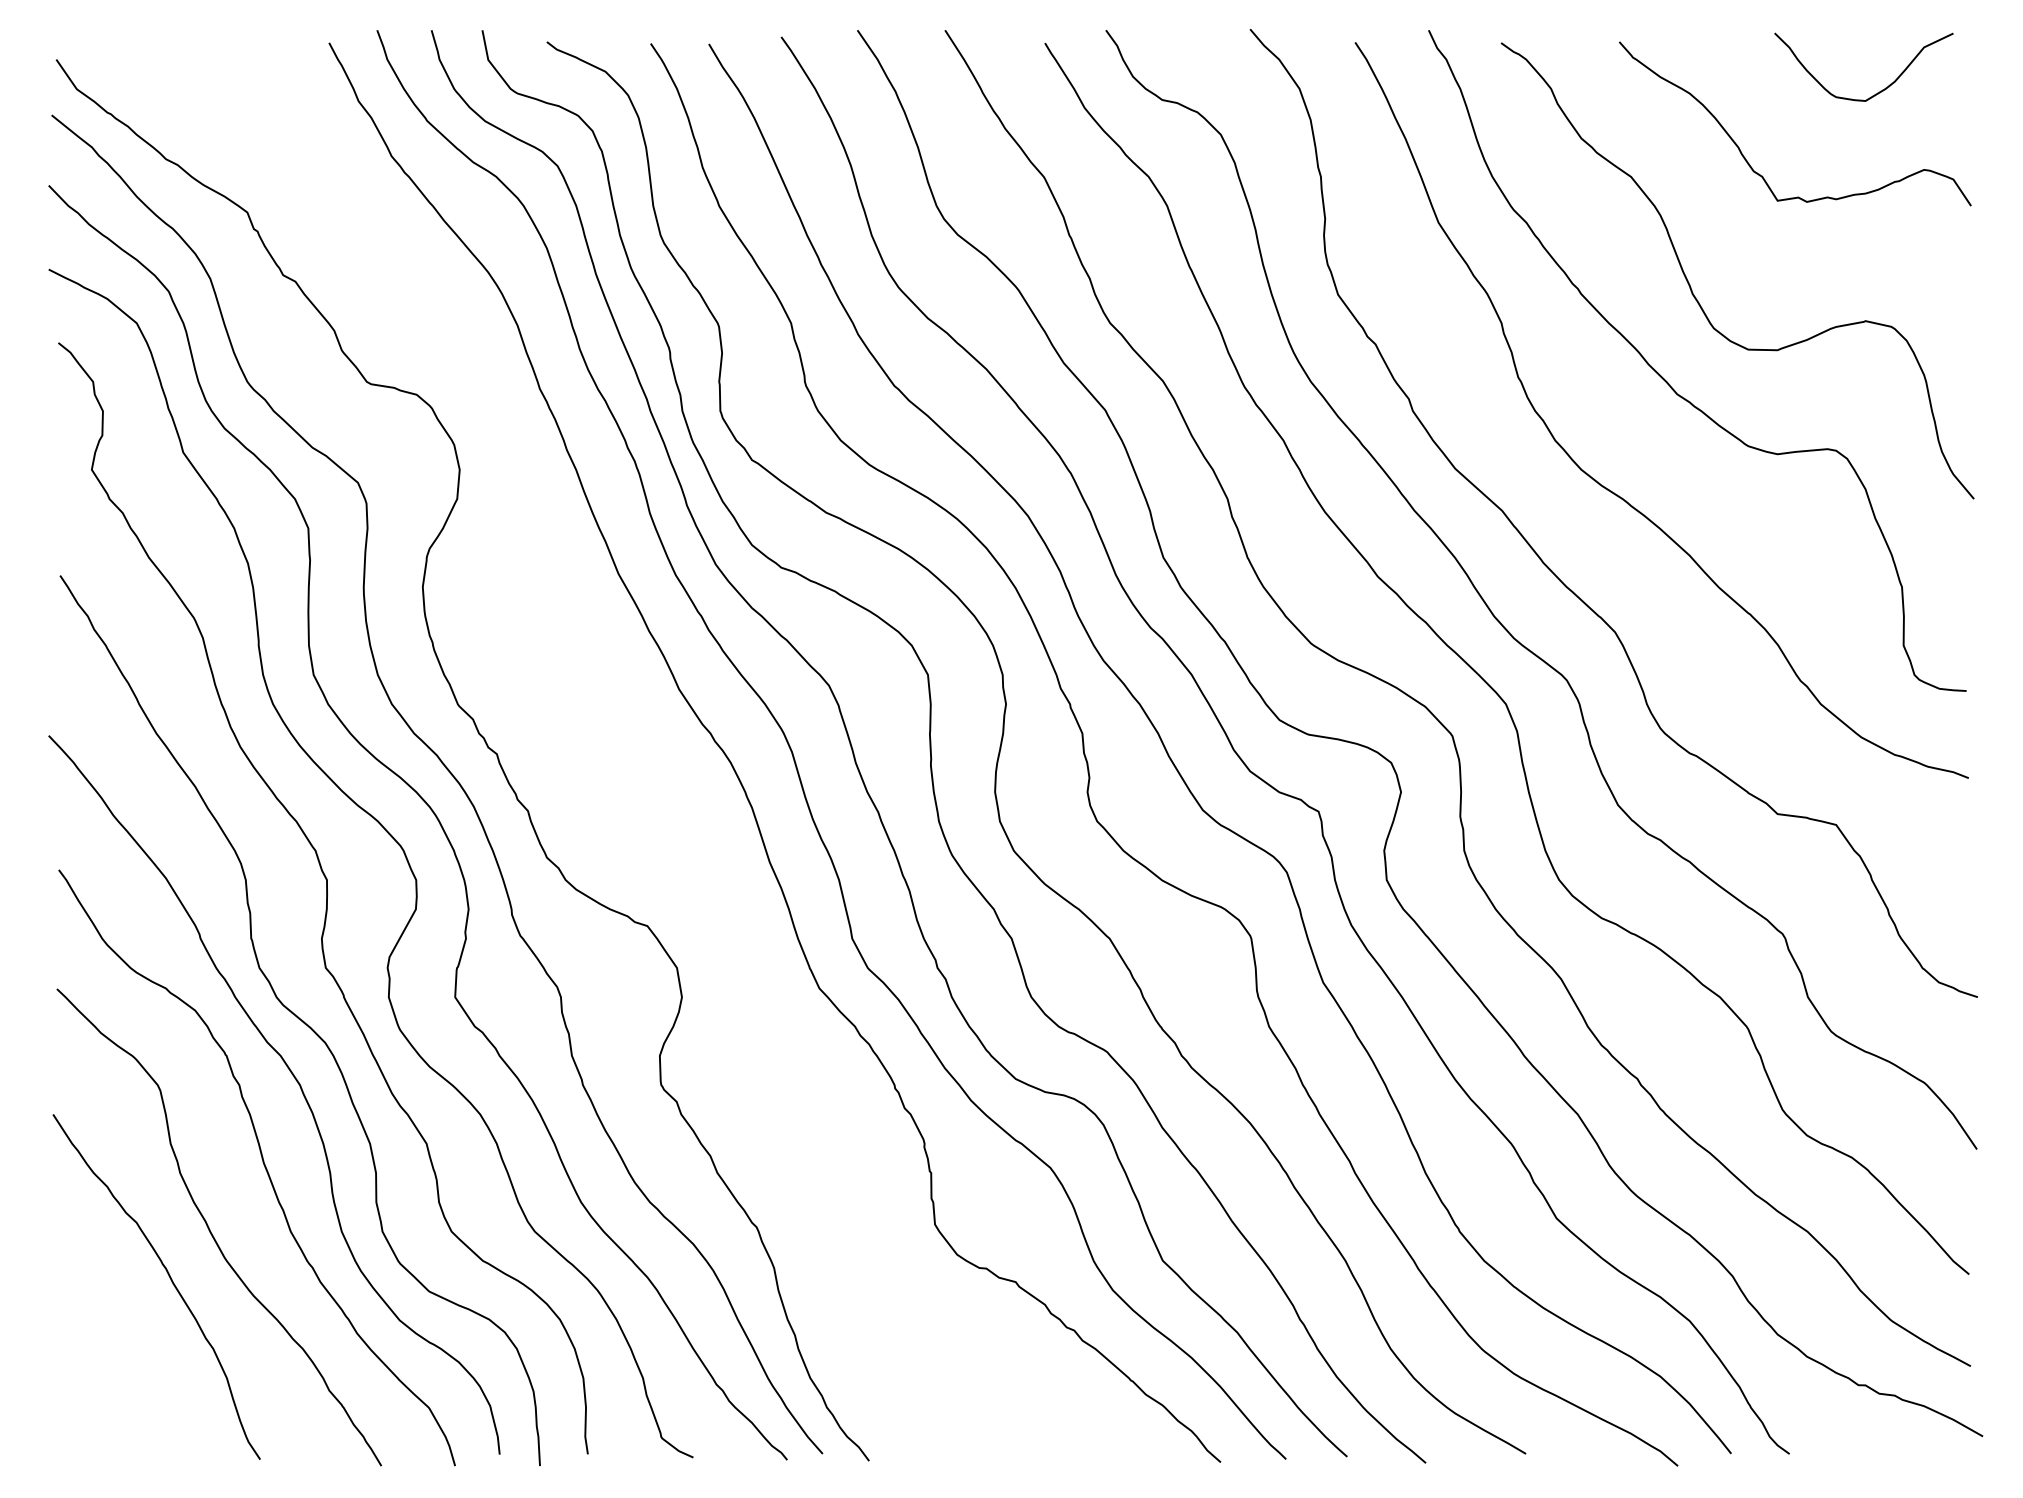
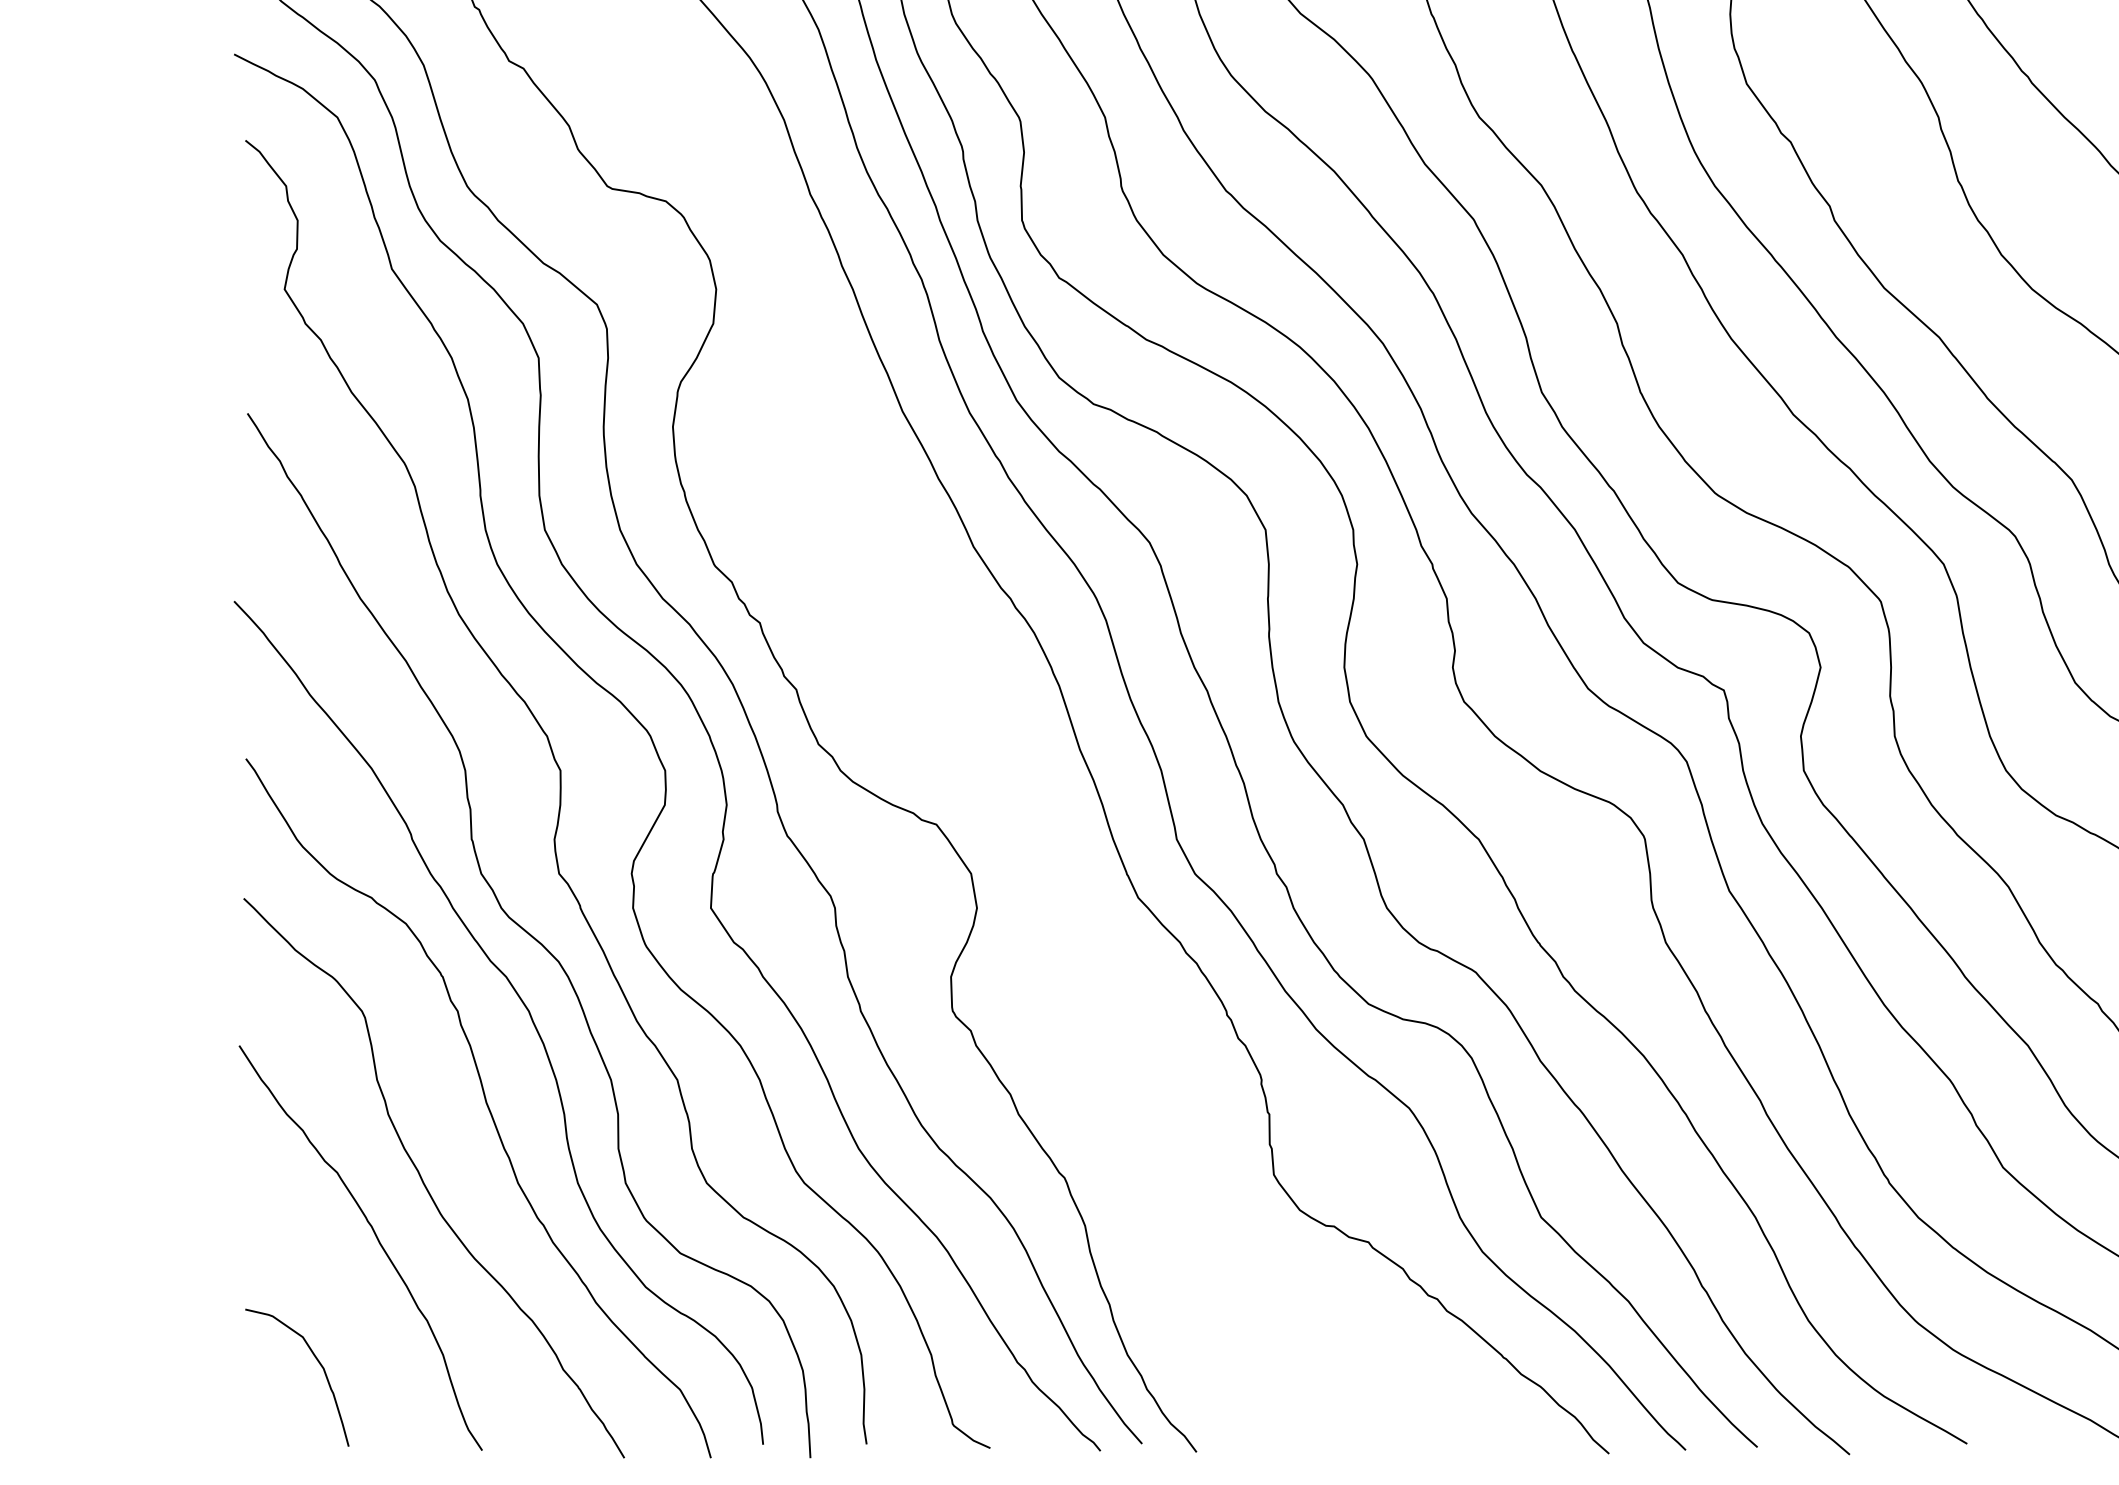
curve: (121, 1386) -> (319, 1364), added

